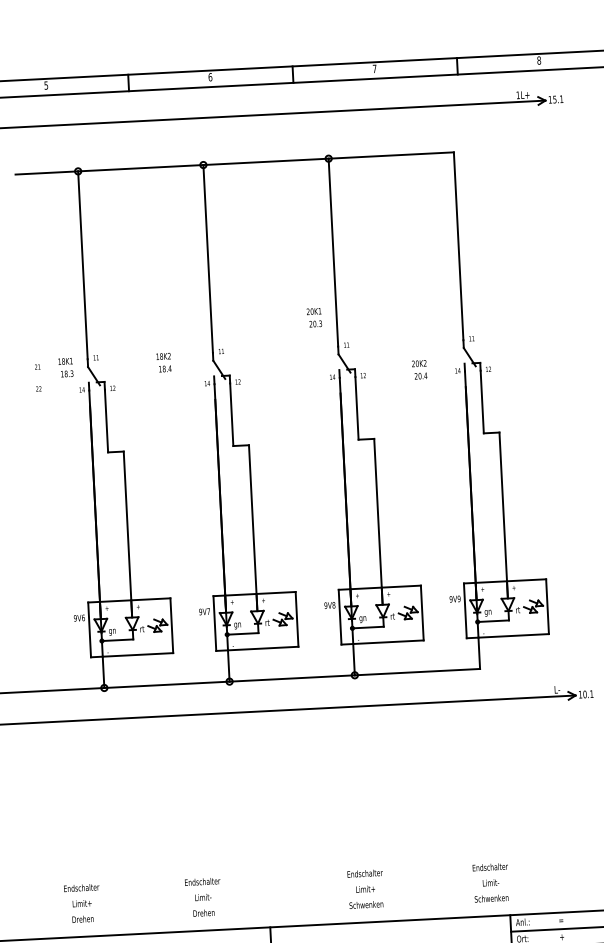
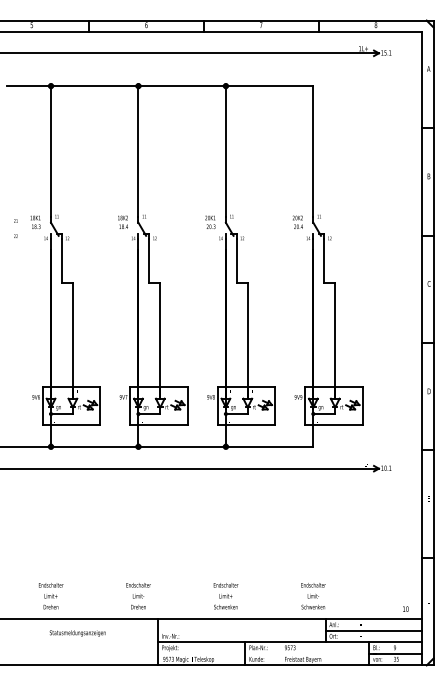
text: (314, 316) -> (210, 221), moved
text: (163, 361) -> (122, 221), moved
text: (419, 368) -> (297, 221), moved
text: (203, 897) -> (138, 596), moved
text: (82, 904) -> (51, 596), moved

